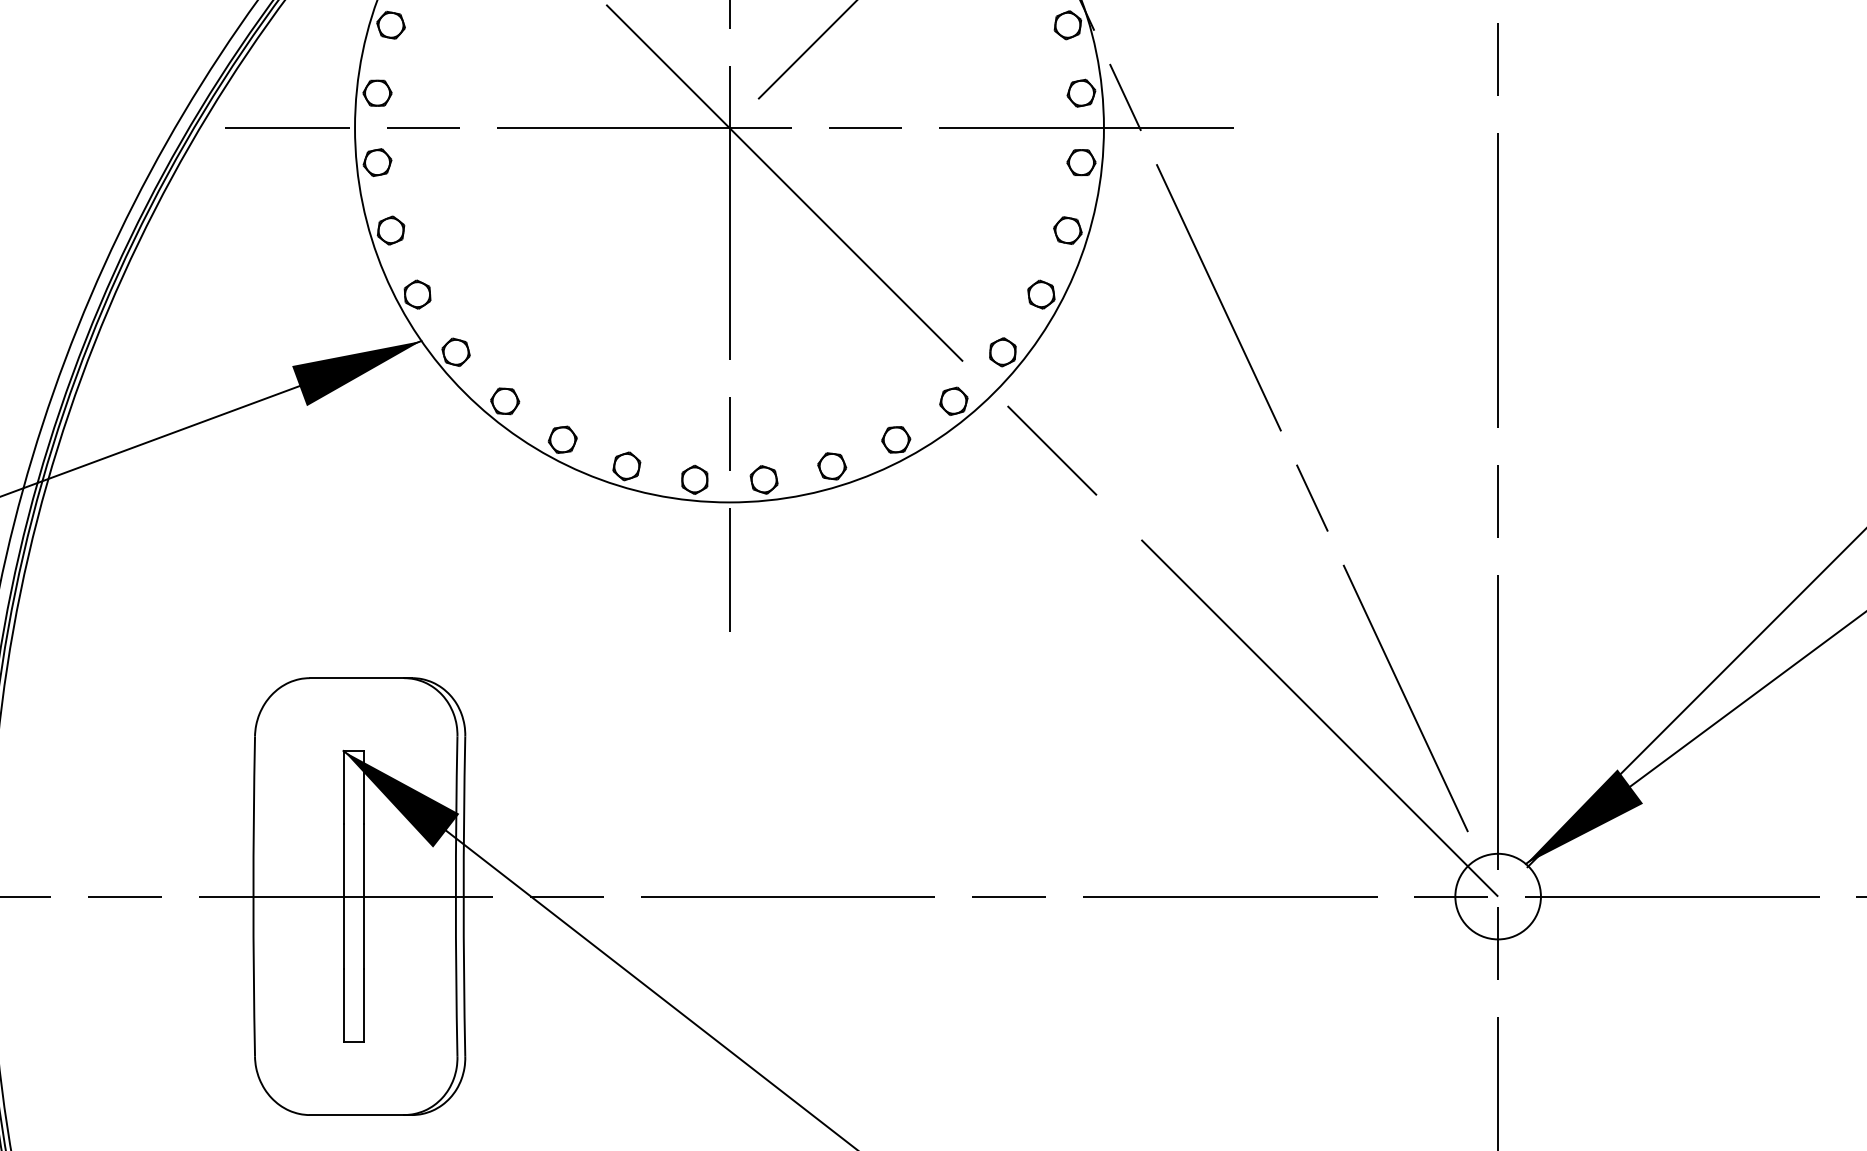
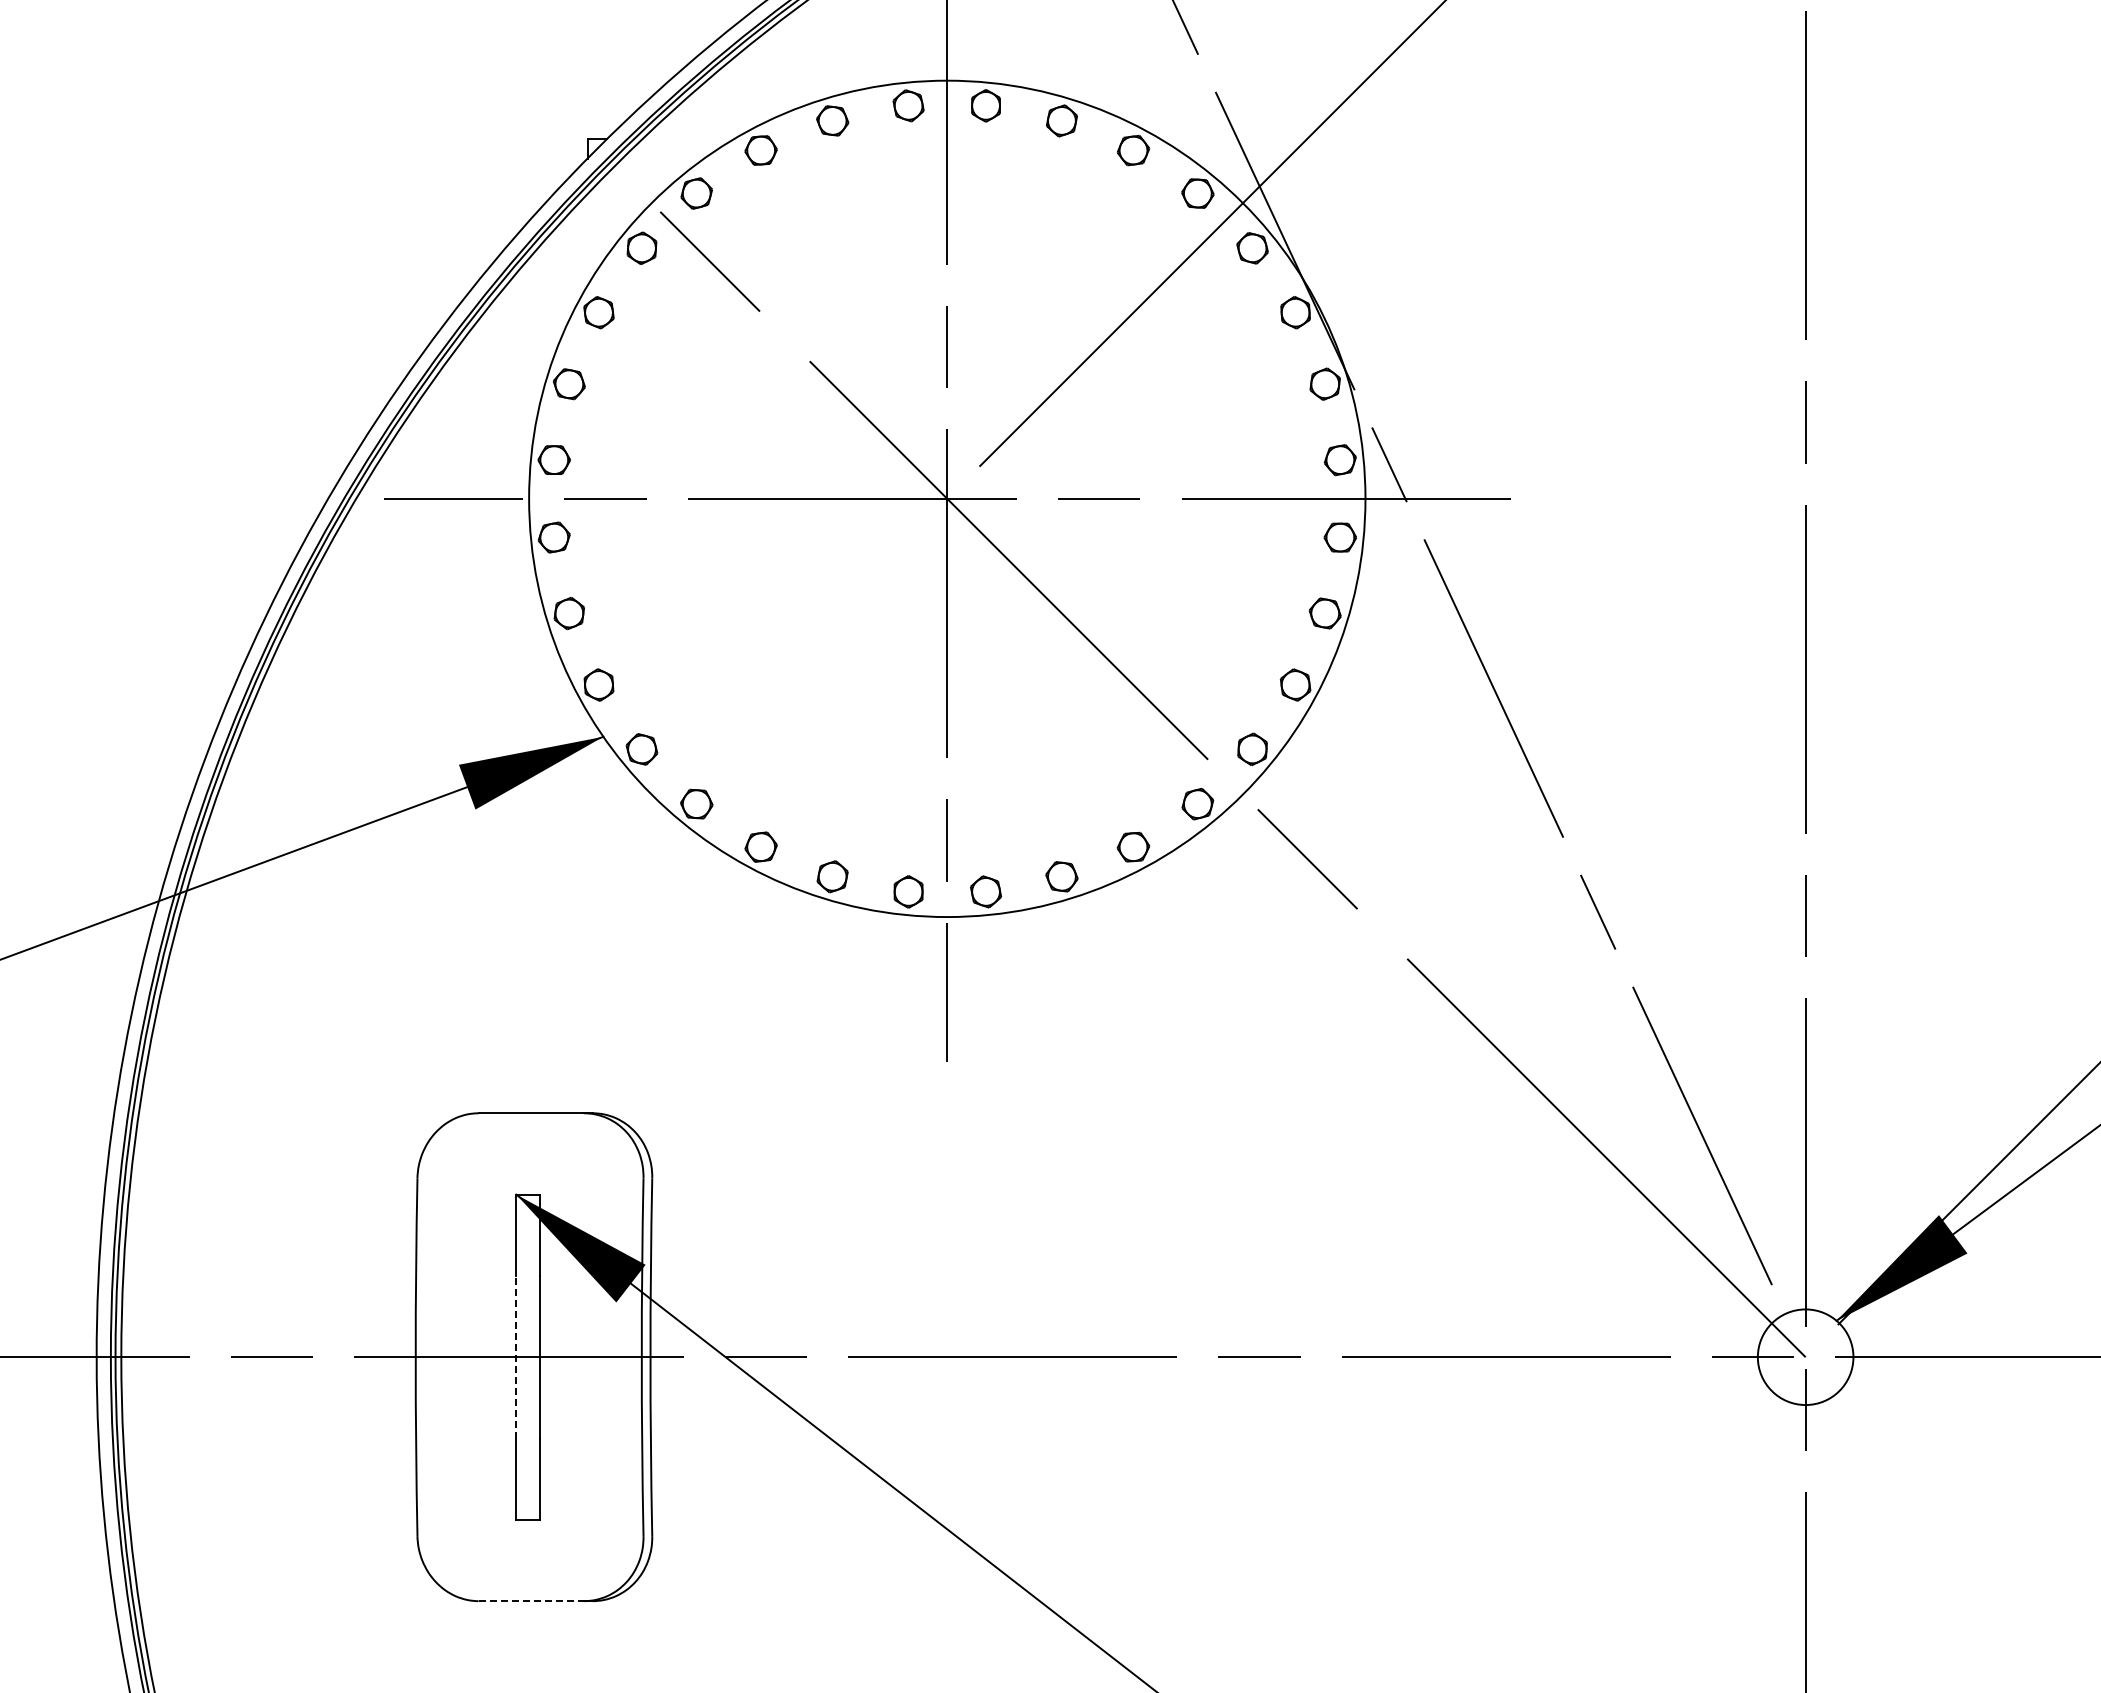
line: (343, 895) -> (516, 1356), solid -> dashed
line: (357, 1115) -> (531, 1601), solid -> dashed

